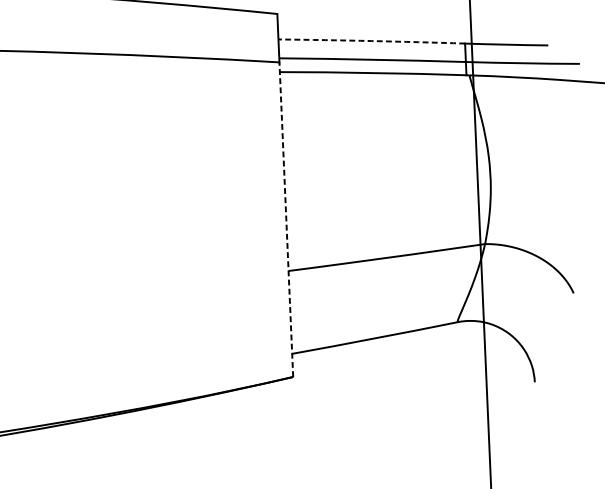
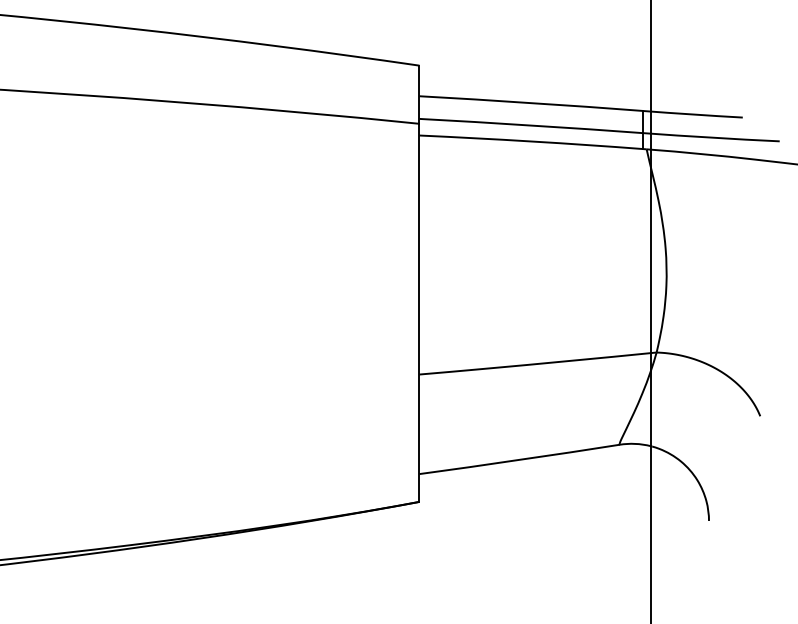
arc: (371, 41) -> (531, 103), dashed -> solid
line: (286, 219) -> (419, 312), dashed -> solid

